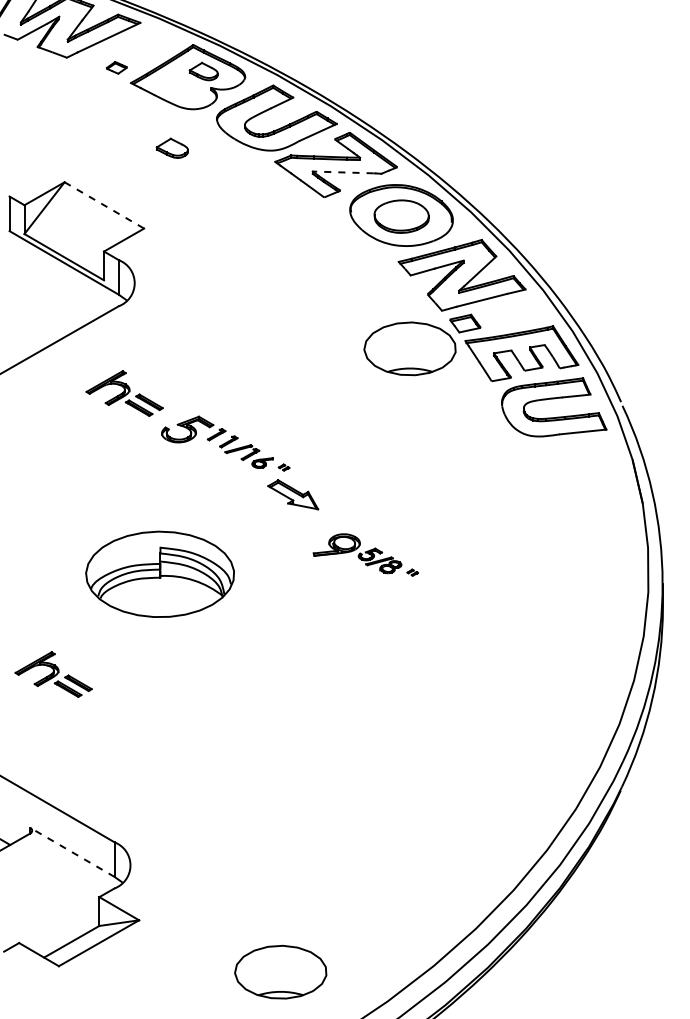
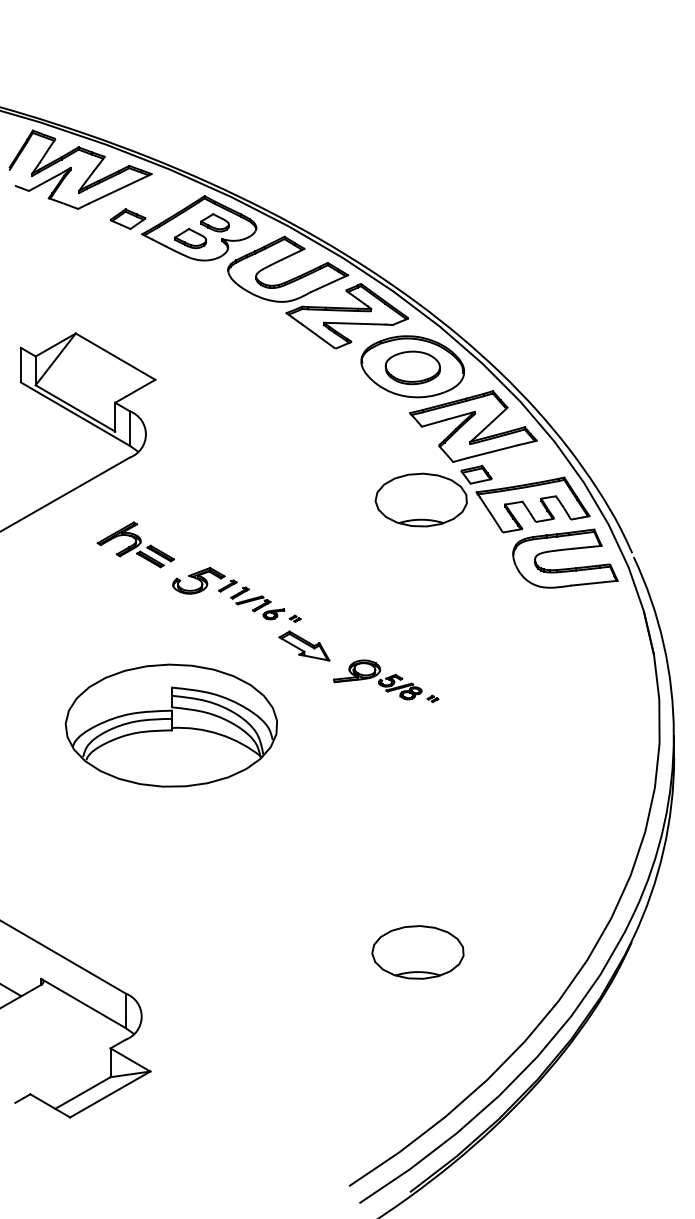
part: (116, 67) -> (127, 218), size x1.67
part: (172, 148) -> (190, 238), moved
line: (342, 172) -> (353, 323), dashed -> solid
line: (105, 205) -> (116, 356), dashed -> solid
part: (366, 554) -> (386, 680), moved
part: (159, 574) -> (170, 725), size x1.43
part: (53, 674) -> (64, 825), removed
line: (72, 852) -> (83, 1003), dashed -> solid
part: (280, 972) -> (417, 952), moved

